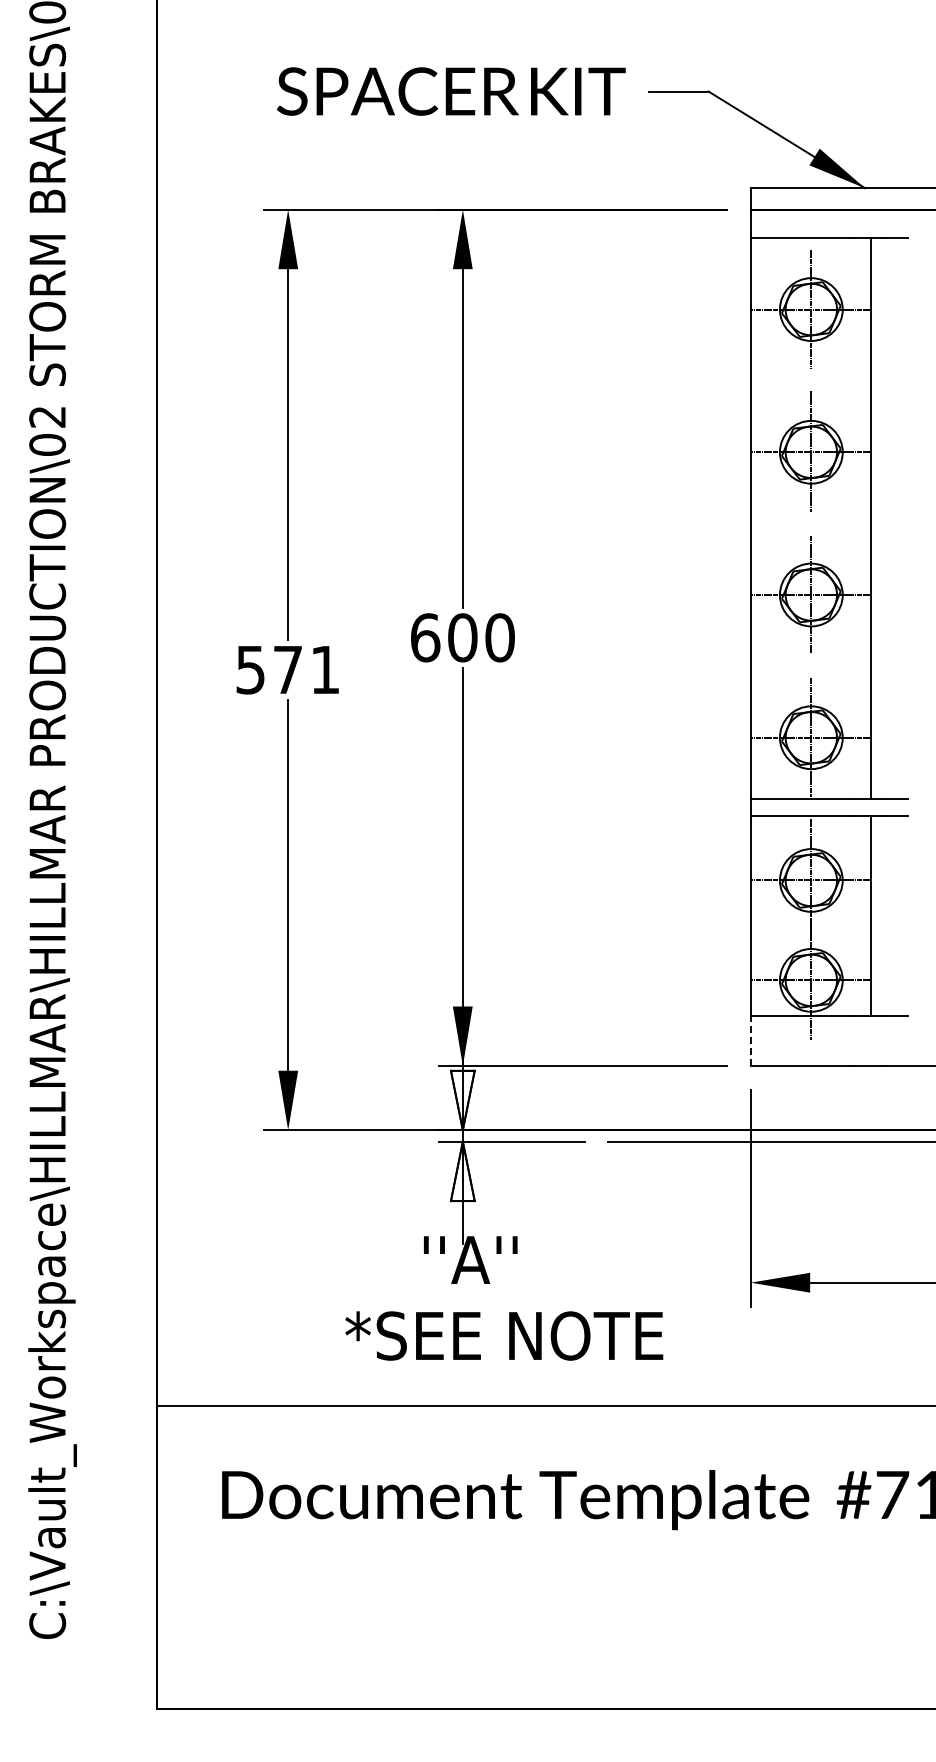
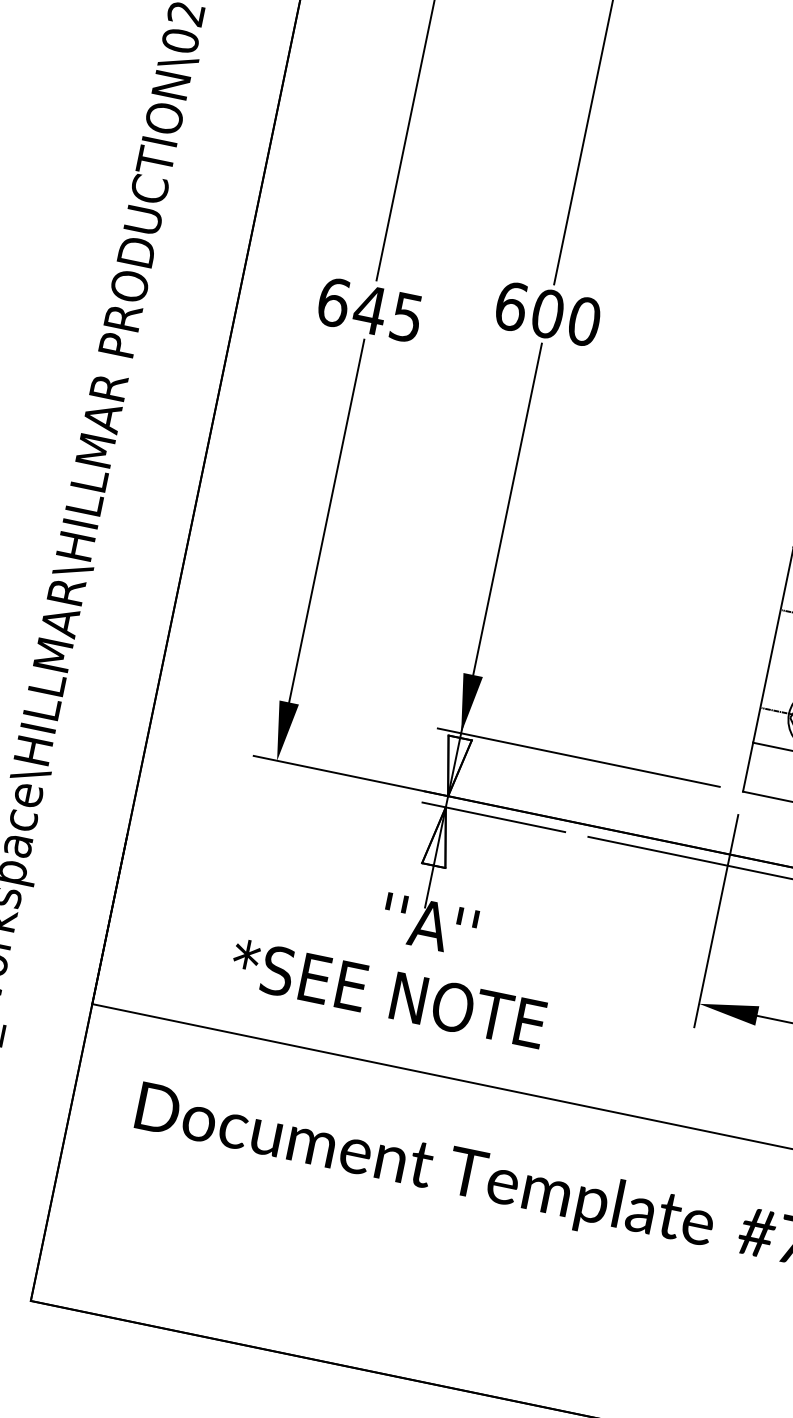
text: (287, 669) -> (369, 309), 571 -> 645
line: (750, 1041) -> (747, 767), dashed -> solid
text: (504, 1335) -> (388, 993), moved

